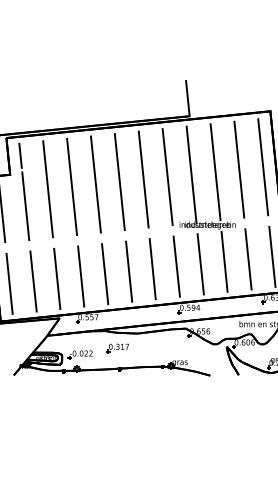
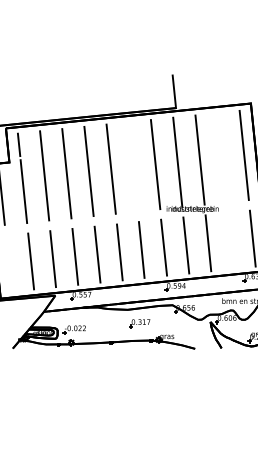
line: (239, 169) -> (222, 157), removed
line: (143, 179) -> (133, 166), removed
line: (248, 259) -> (230, 241), removed
line: (9, 283) -> (8, 263), removed
part: (117, 348) -> (139, 323), moved

